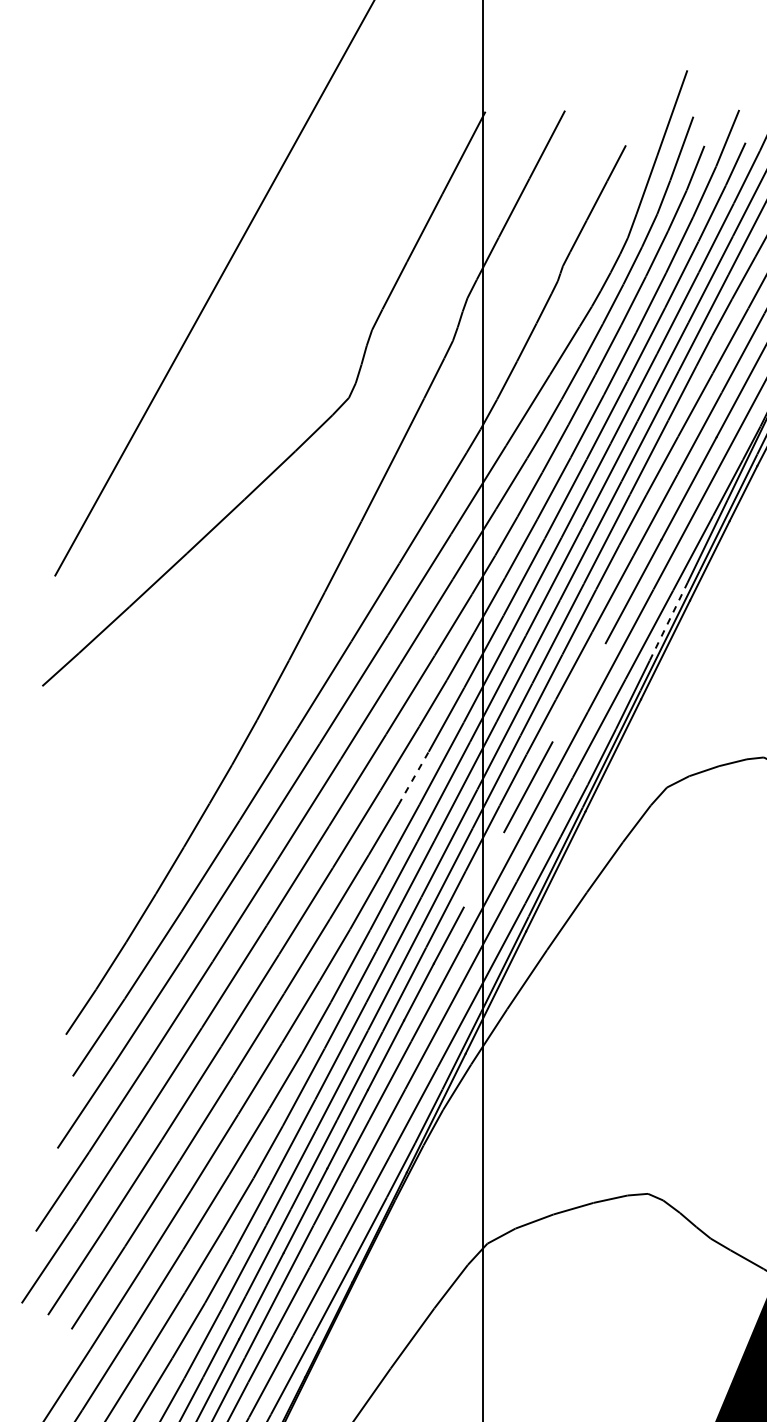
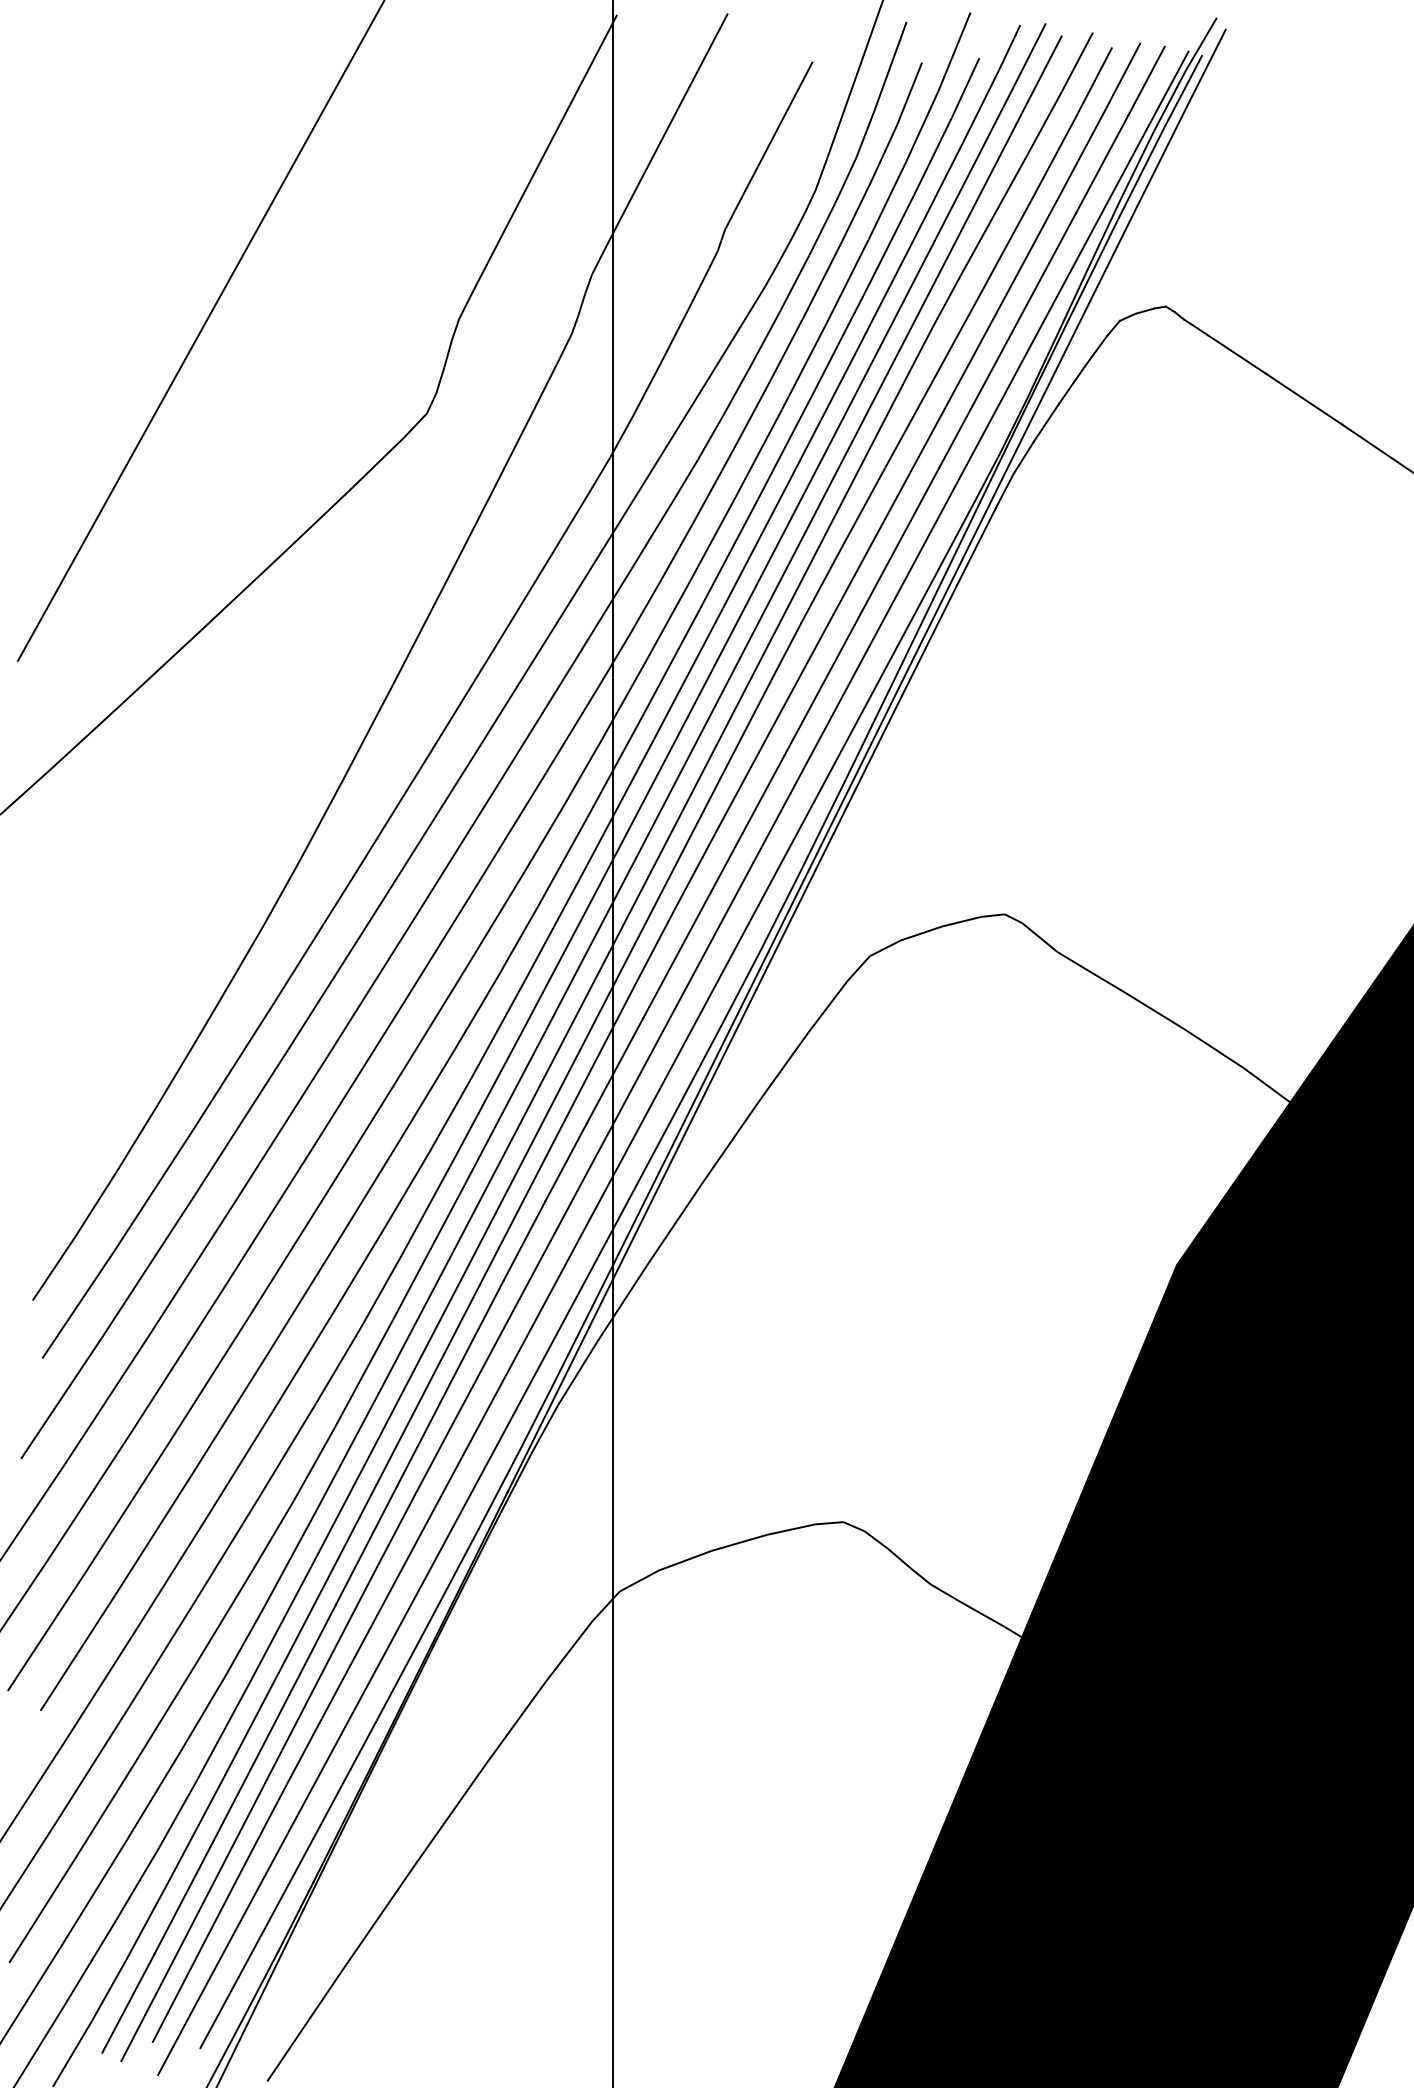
line: (668, 621) -> (872, 724), dashed -> solid
line: (579, 692) -> (747, 824), added
line: (414, 777) -> (517, 942), dashed -> solid
line: (483, 869) -> (614, 1070), added

